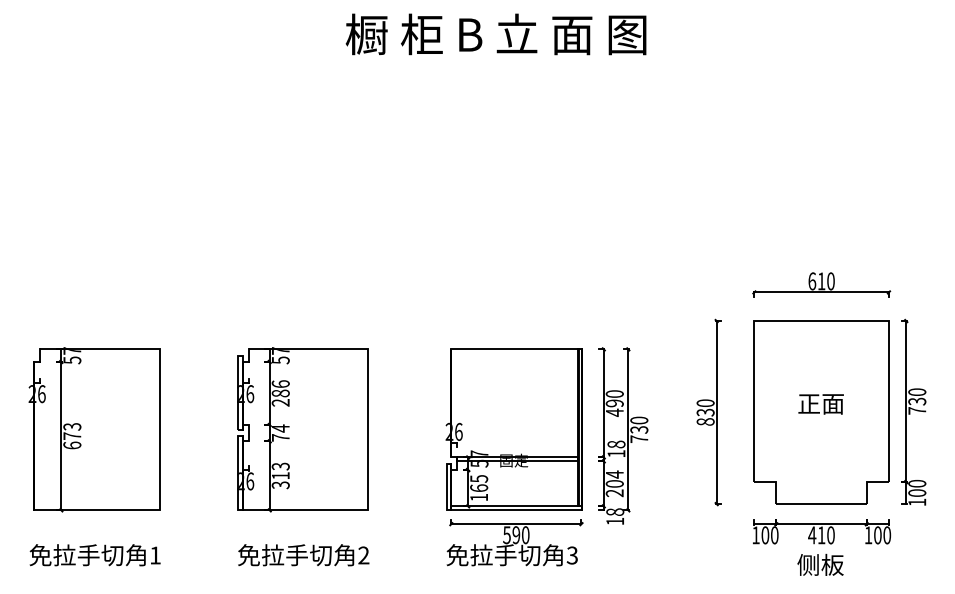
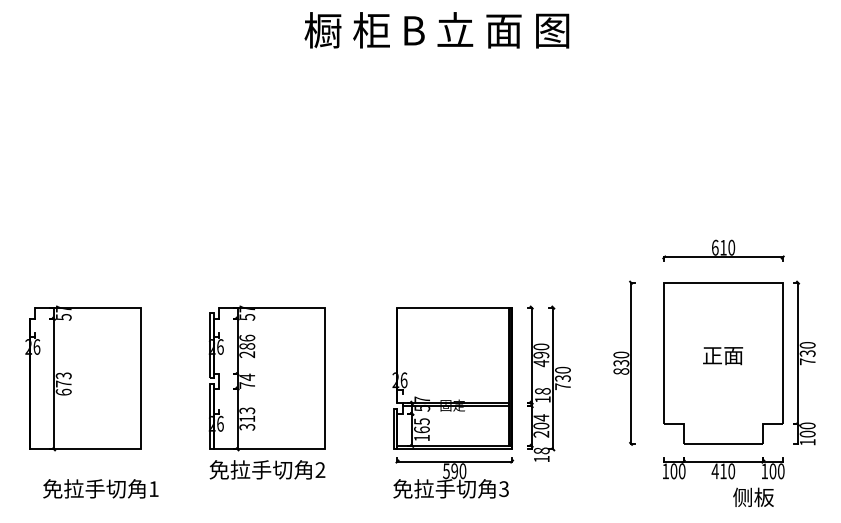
text: (94, 554) -> (100, 488), moved
text: (303, 554) -> (267, 469), moved
text: (820, 565) -> (753, 497), moved

